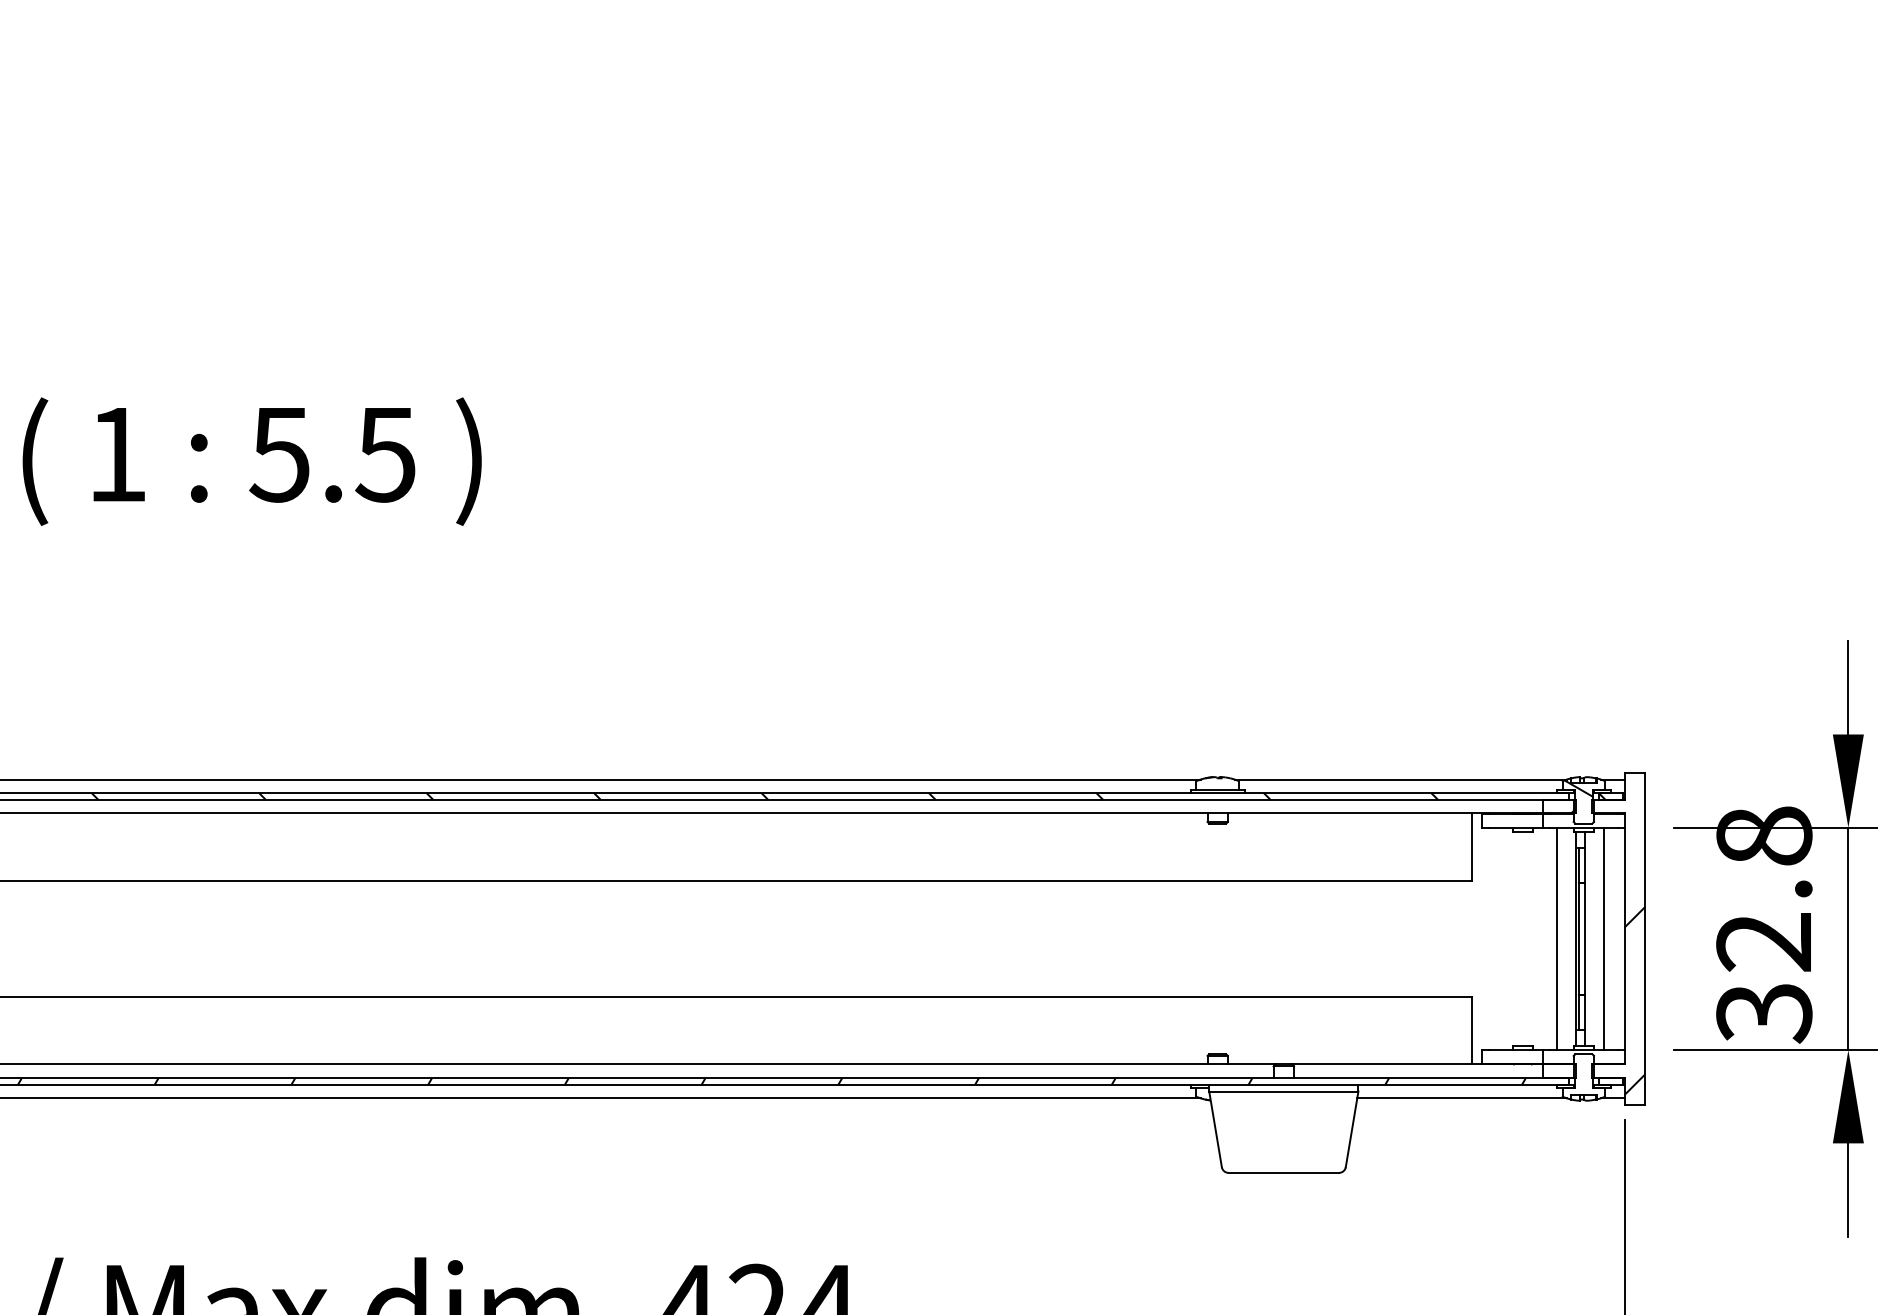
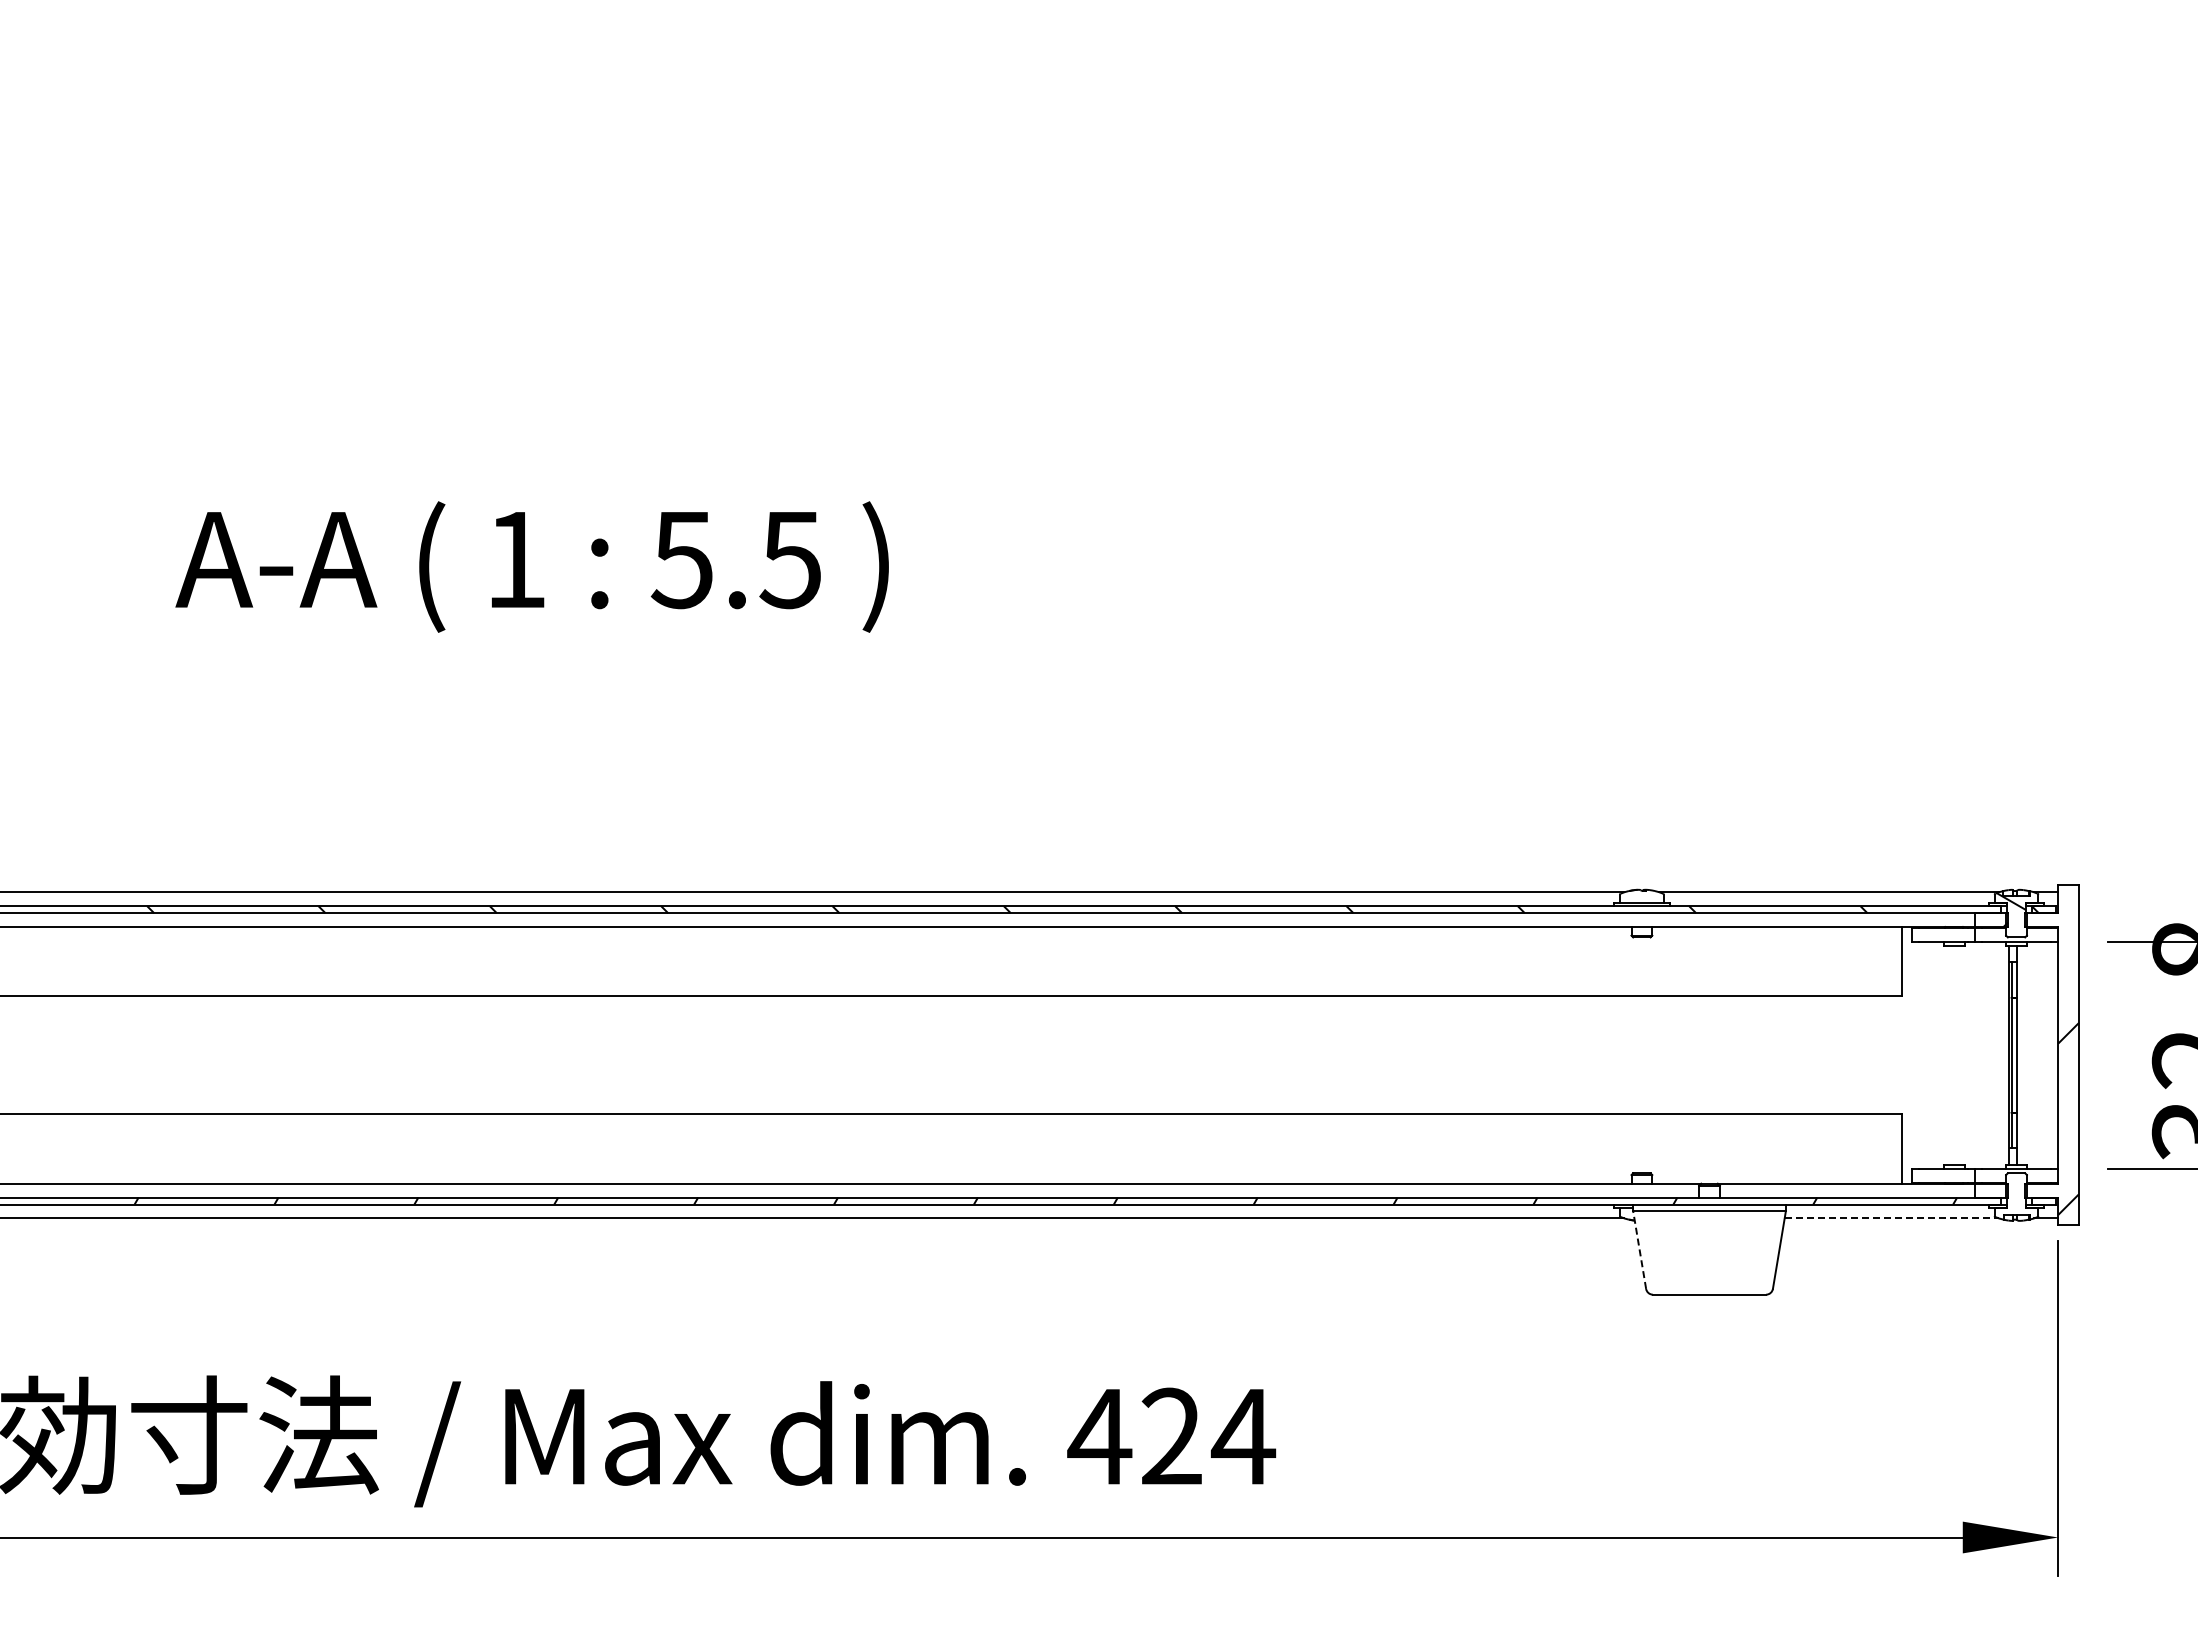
line: (1556, 939) -> (1988, 1055), removed
line: (1604, 939) -> (2037, 1055), removed
line: (1462, 1098) -> (1892, 1218), solid -> dashed
line: (1215, 1128) -> (1639, 1249), solid -> dashed

